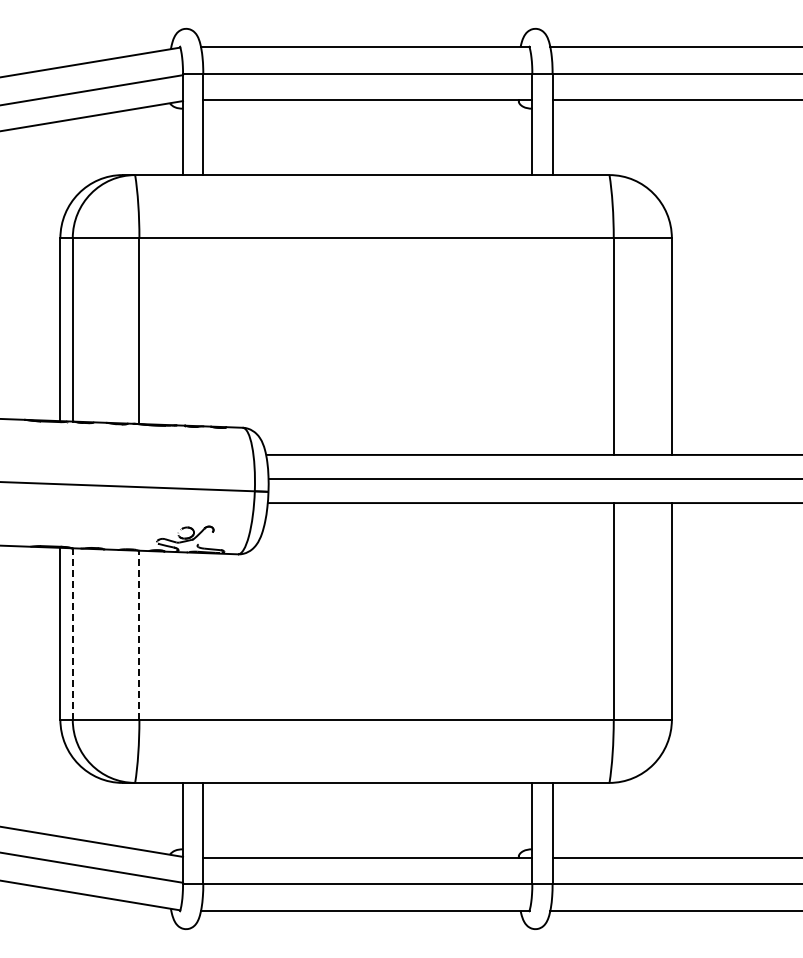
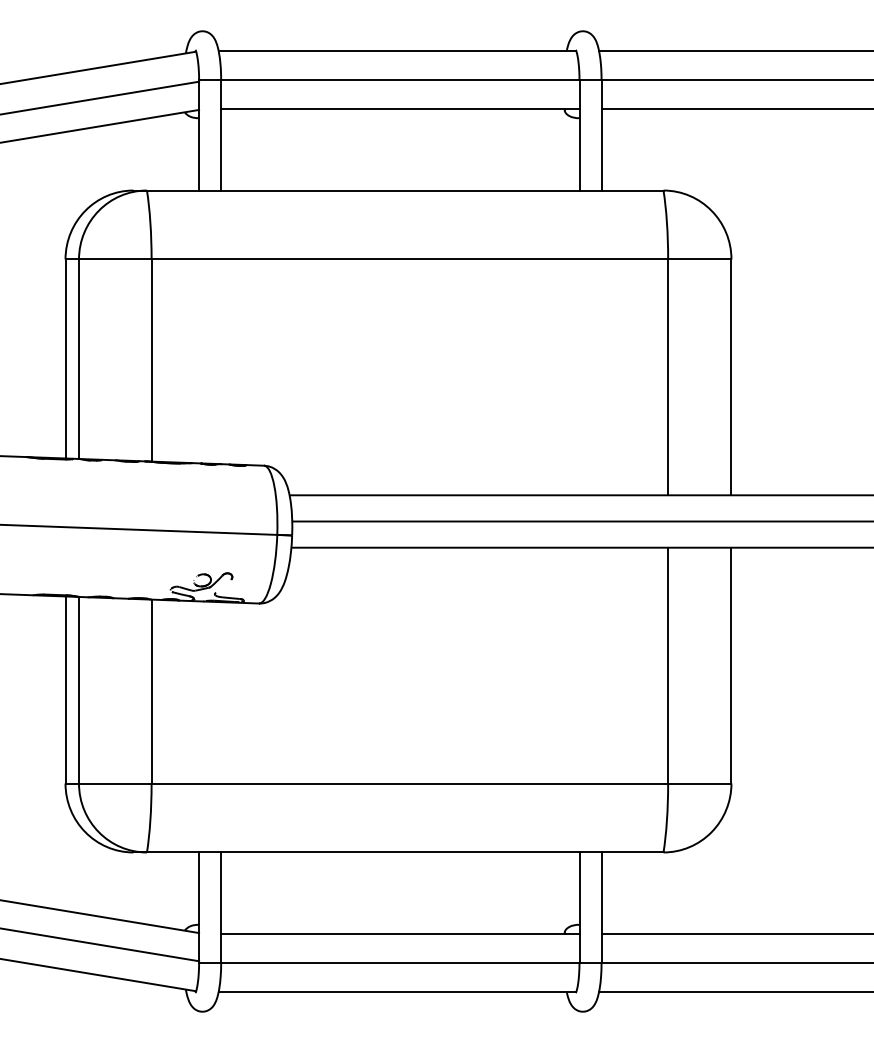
line: (72, 633) -> (78, 689), dashed -> solid
line: (139, 634) -> (151, 690), dashed -> solid

